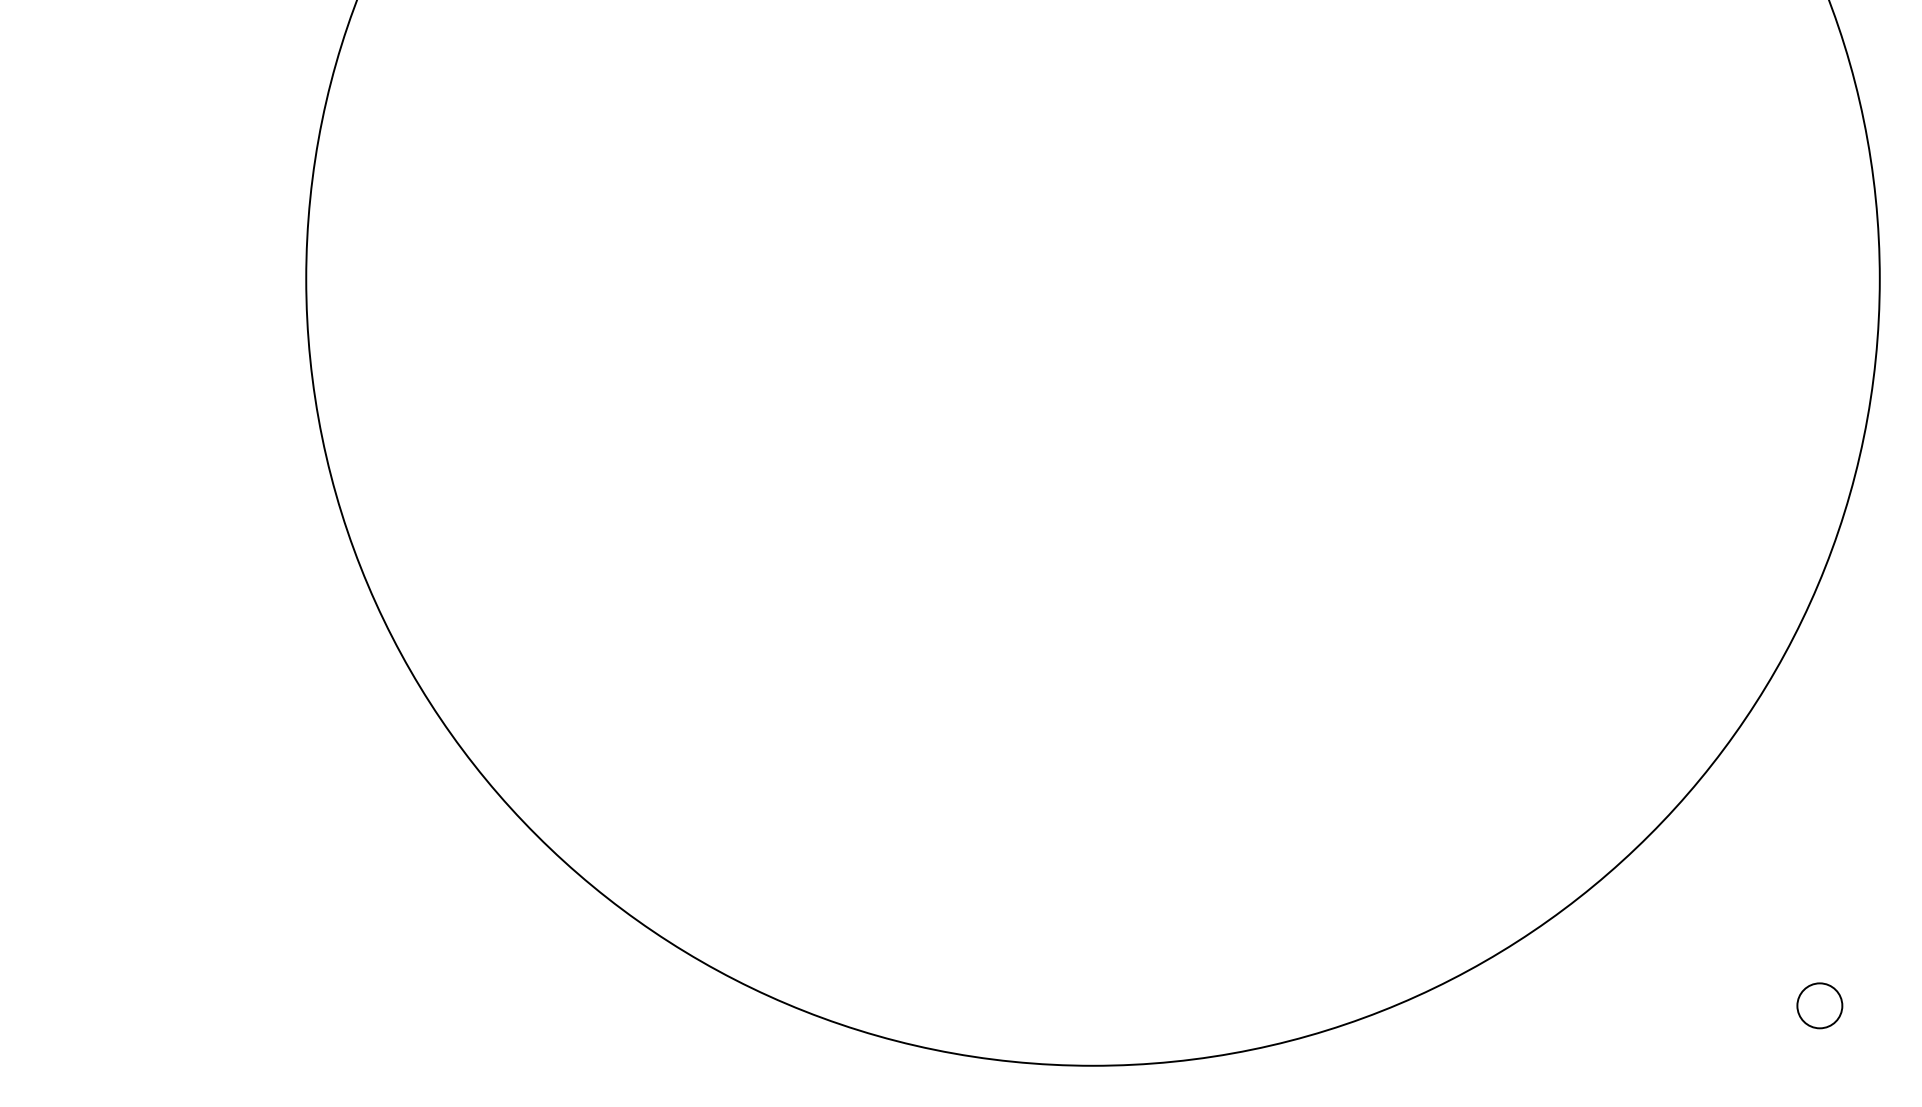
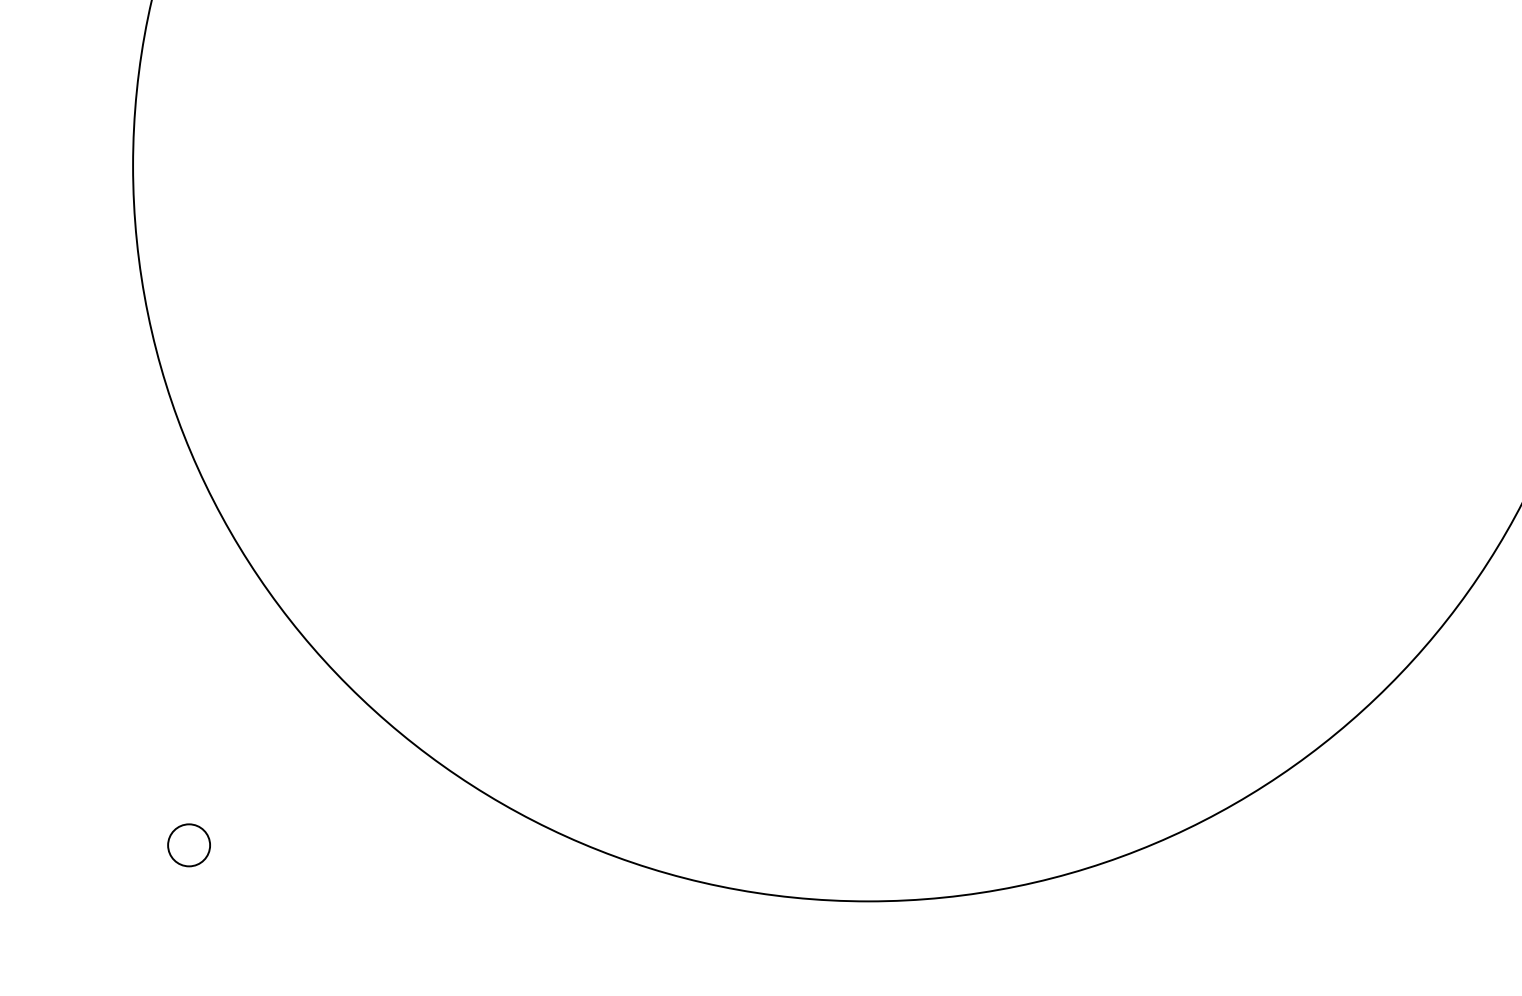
circle: (365, 1005) -> (188, 845), added

